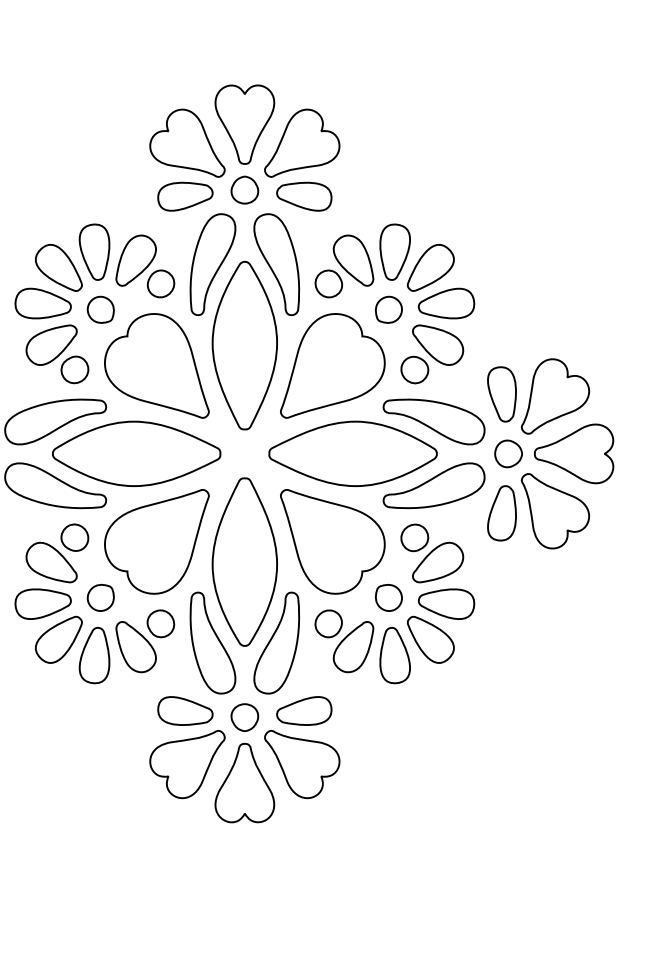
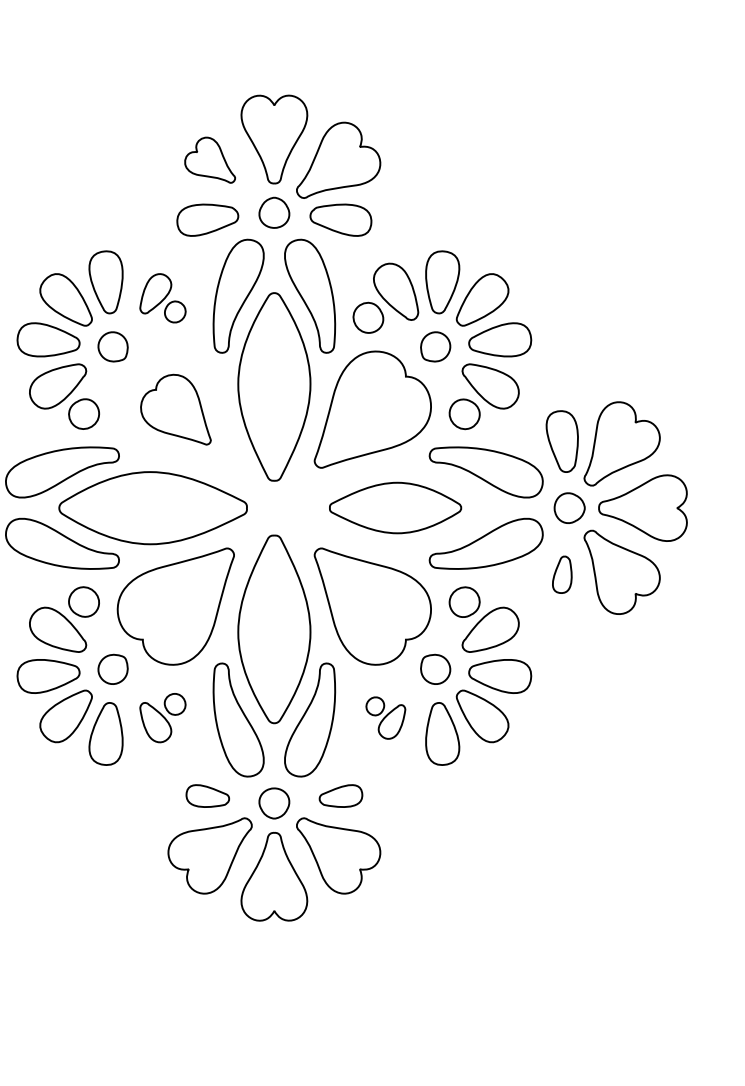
part: (187, 142) -> (210, 159), size x0.6
part: (145, 266) -> (163, 298), size x0.7
part: (156, 365) -> (175, 409), size x0.6
part: (352, 453) -> (394, 507), size x0.7
part: (501, 513) -> (561, 574), size x0.6
part: (145, 641) -> (163, 718), size x0.7
part: (344, 641) -> (385, 718), size x0.6
part: (185, 710) -> (207, 795), size x0.7
part: (304, 710) -> (341, 795), size x0.7

